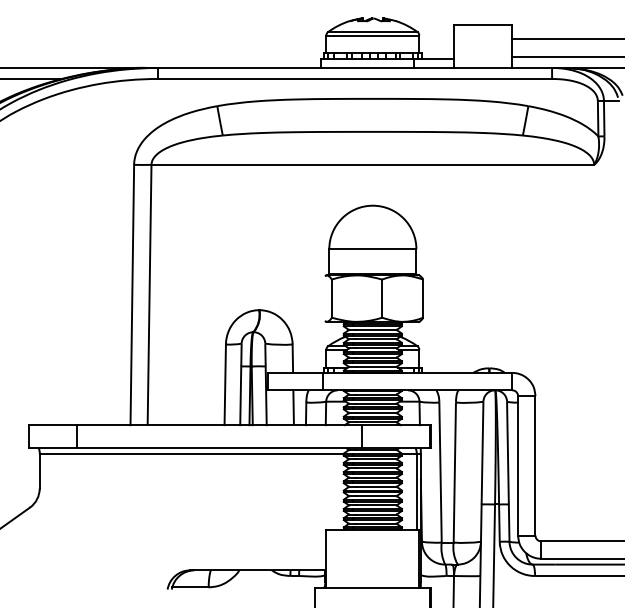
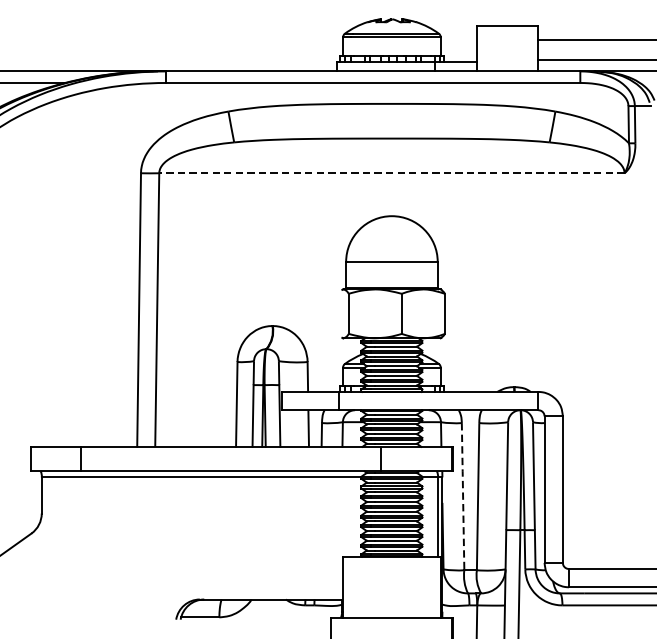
line: (372, 164) -> (391, 172), solid -> dashed
line: (440, 471) -> (463, 495), solid -> dashed

